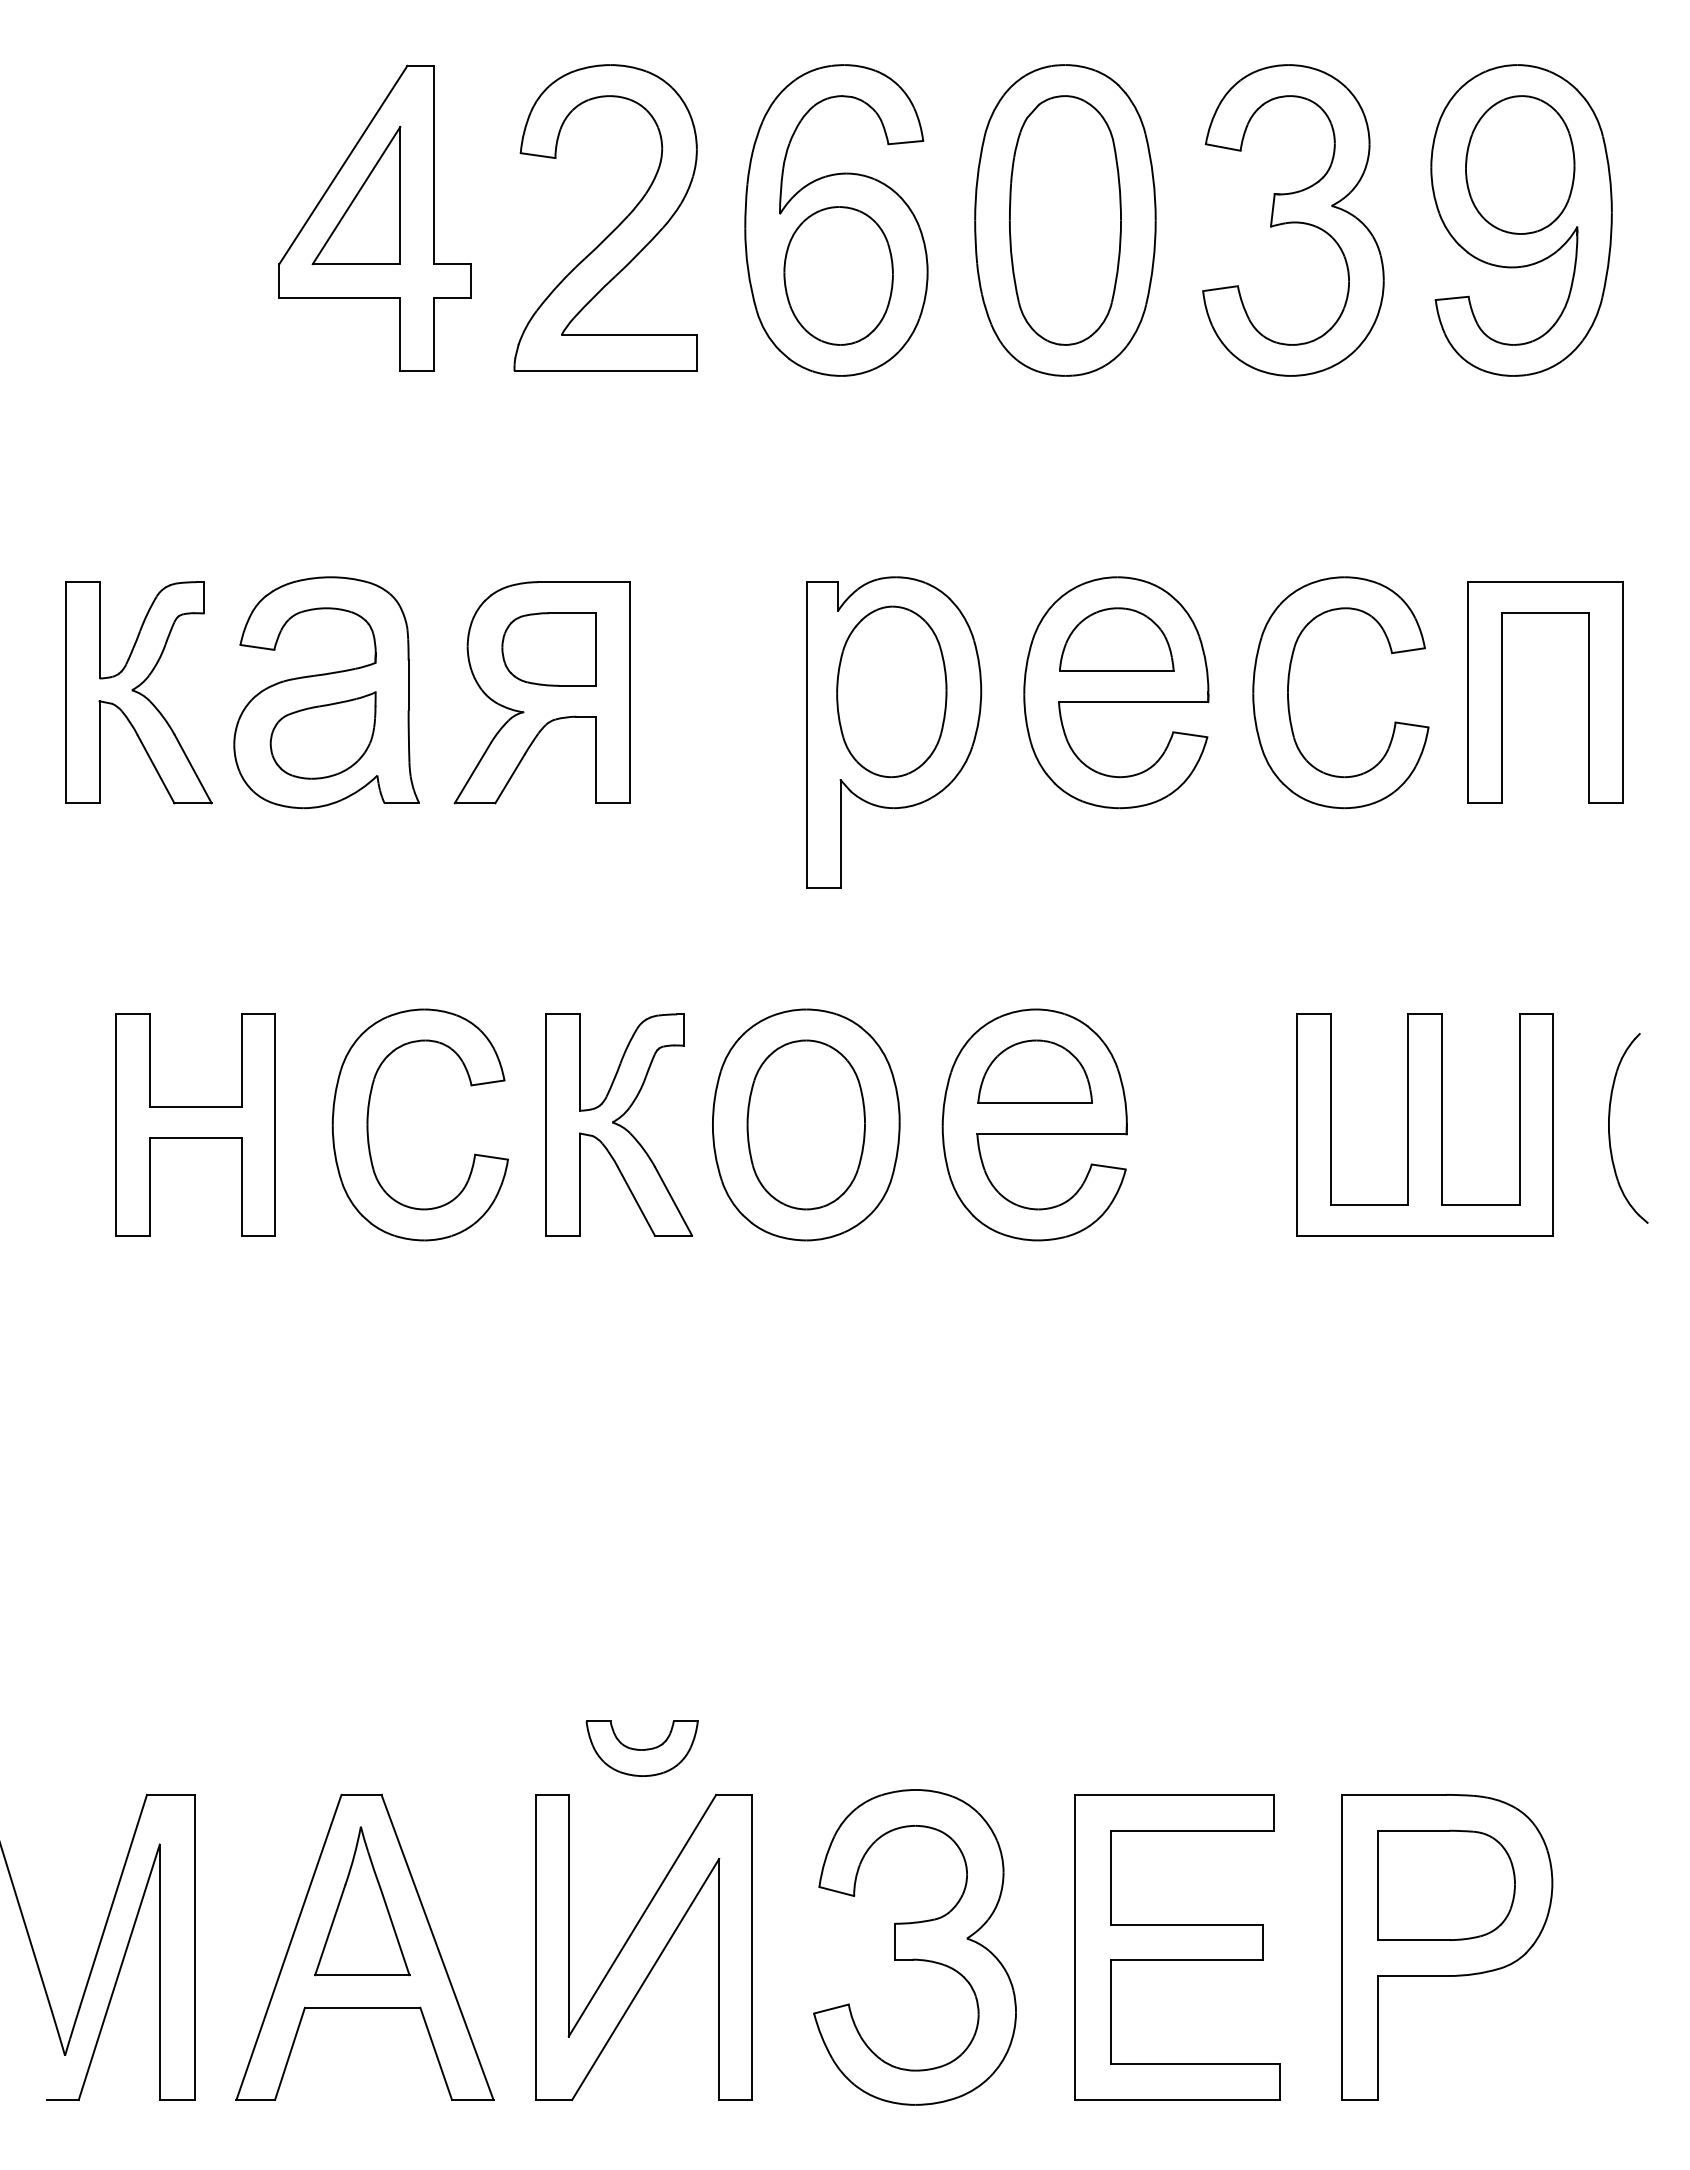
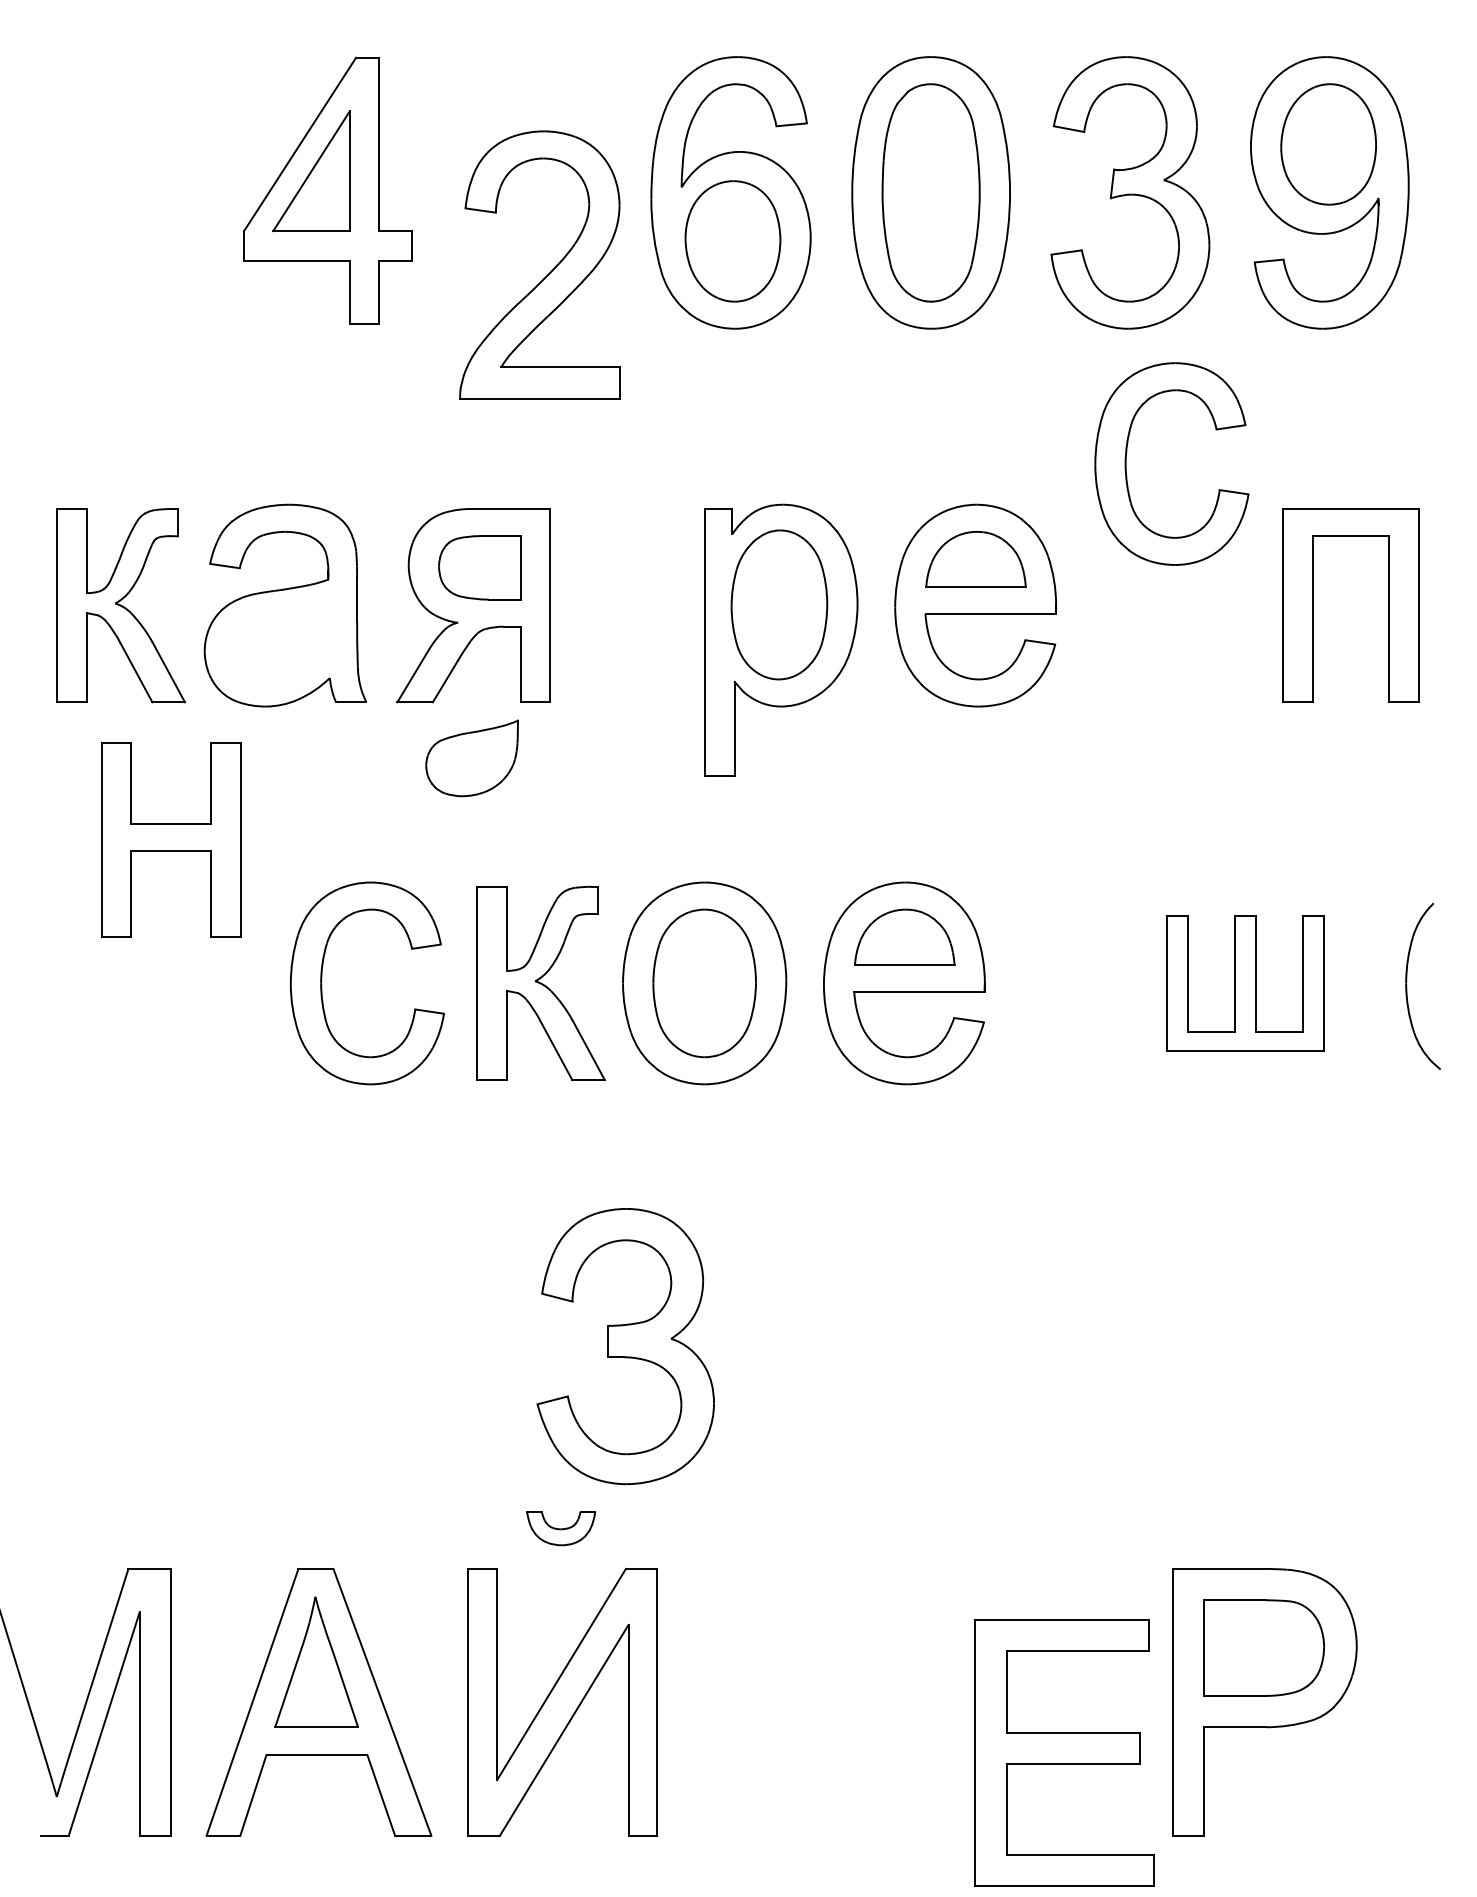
part: (615, 227) -> (548, 273), moved
part: (1289, 684) -> (1126, 456), moved
part: (322, 735) -> (471, 758), moved
part: (195, 1124) -> (170, 839), moved
part: (1424, 1124) -> (1244, 983), size x0.7
part: (641, 1748) -> (560, 1528), size x0.7
part: (914, 1947) -> (625, 1346), moved
part: (1177, 1947) -> (1064, 1753), moved

